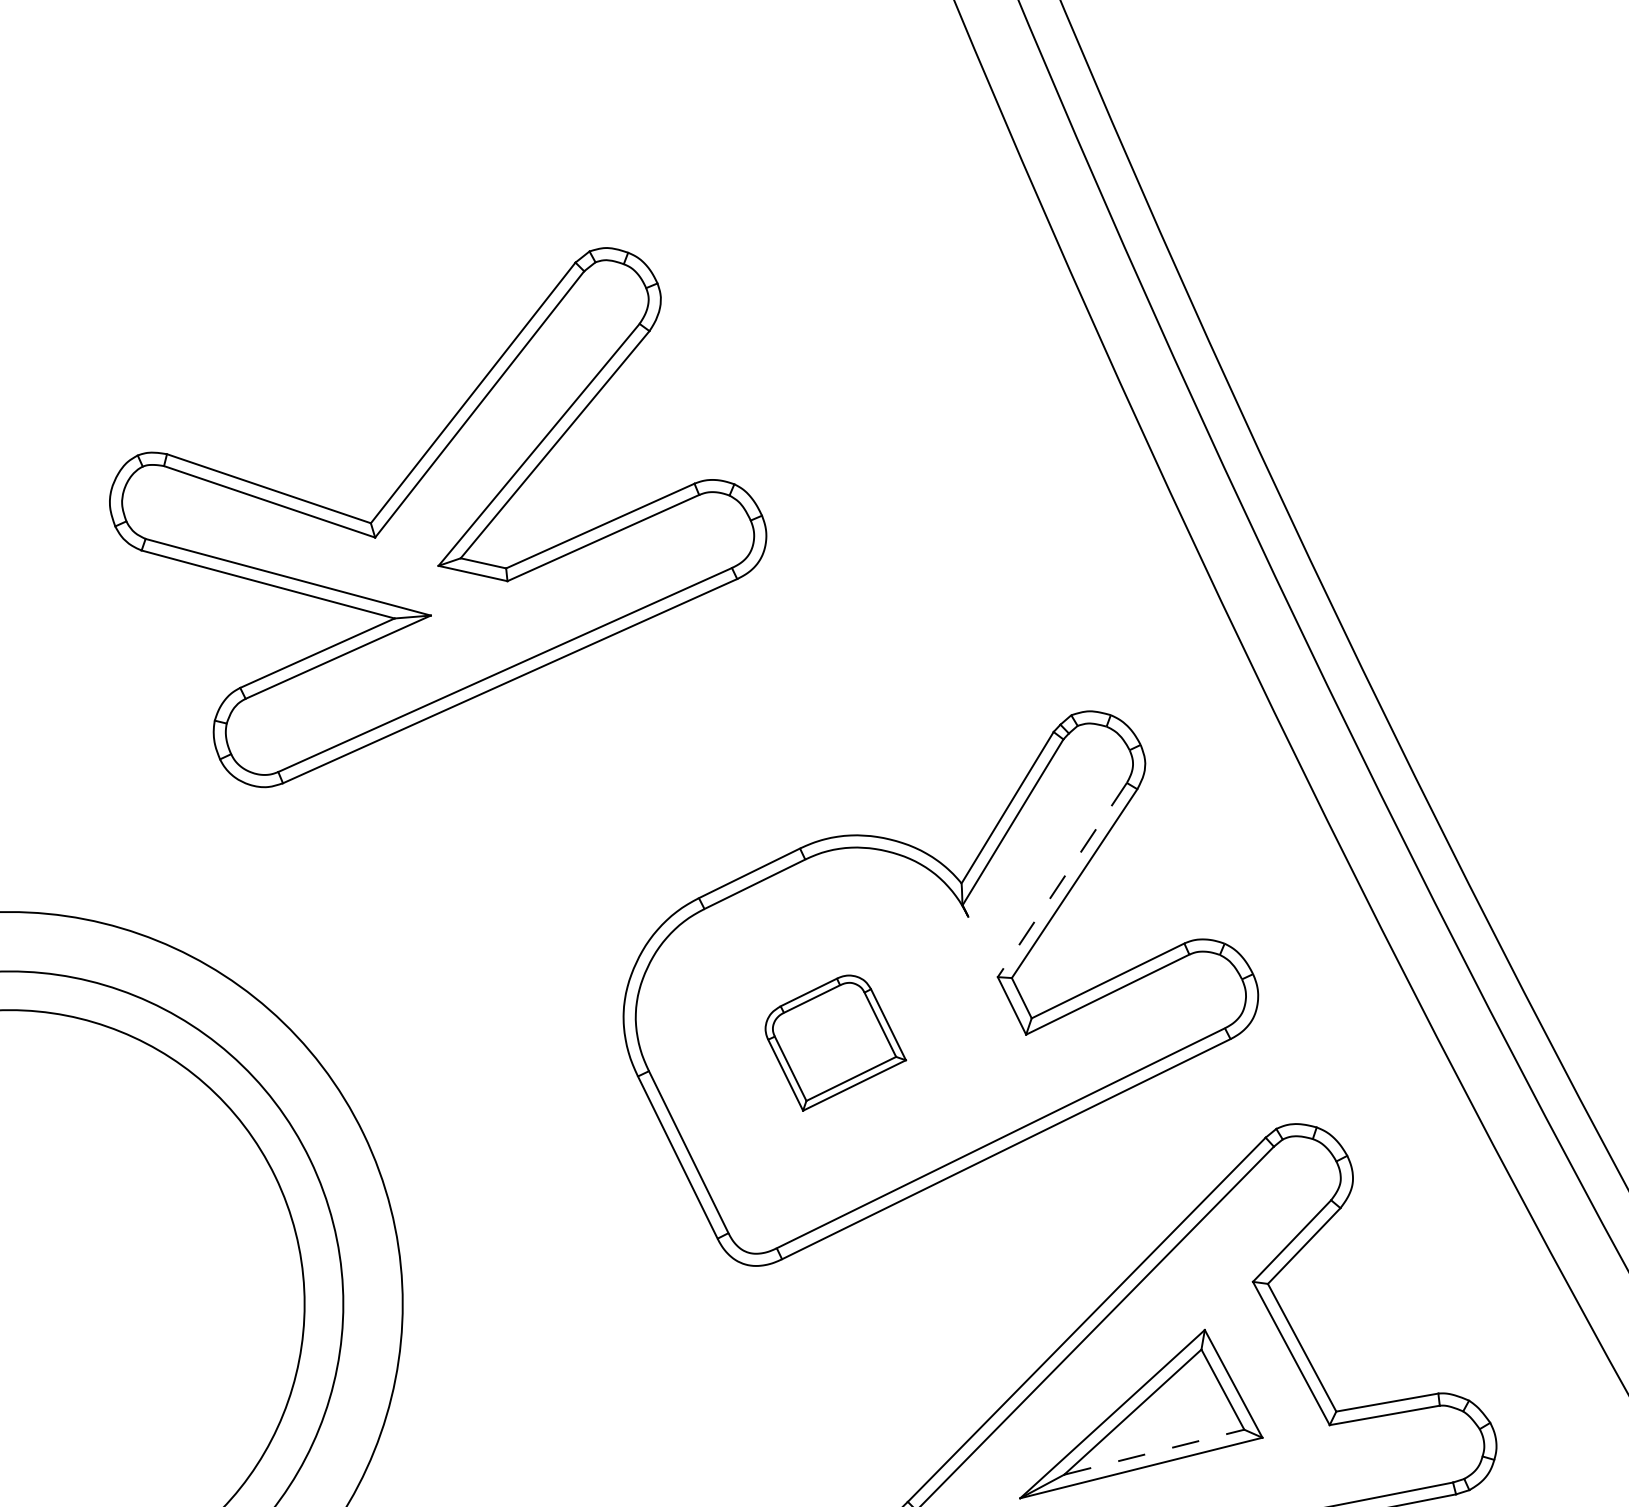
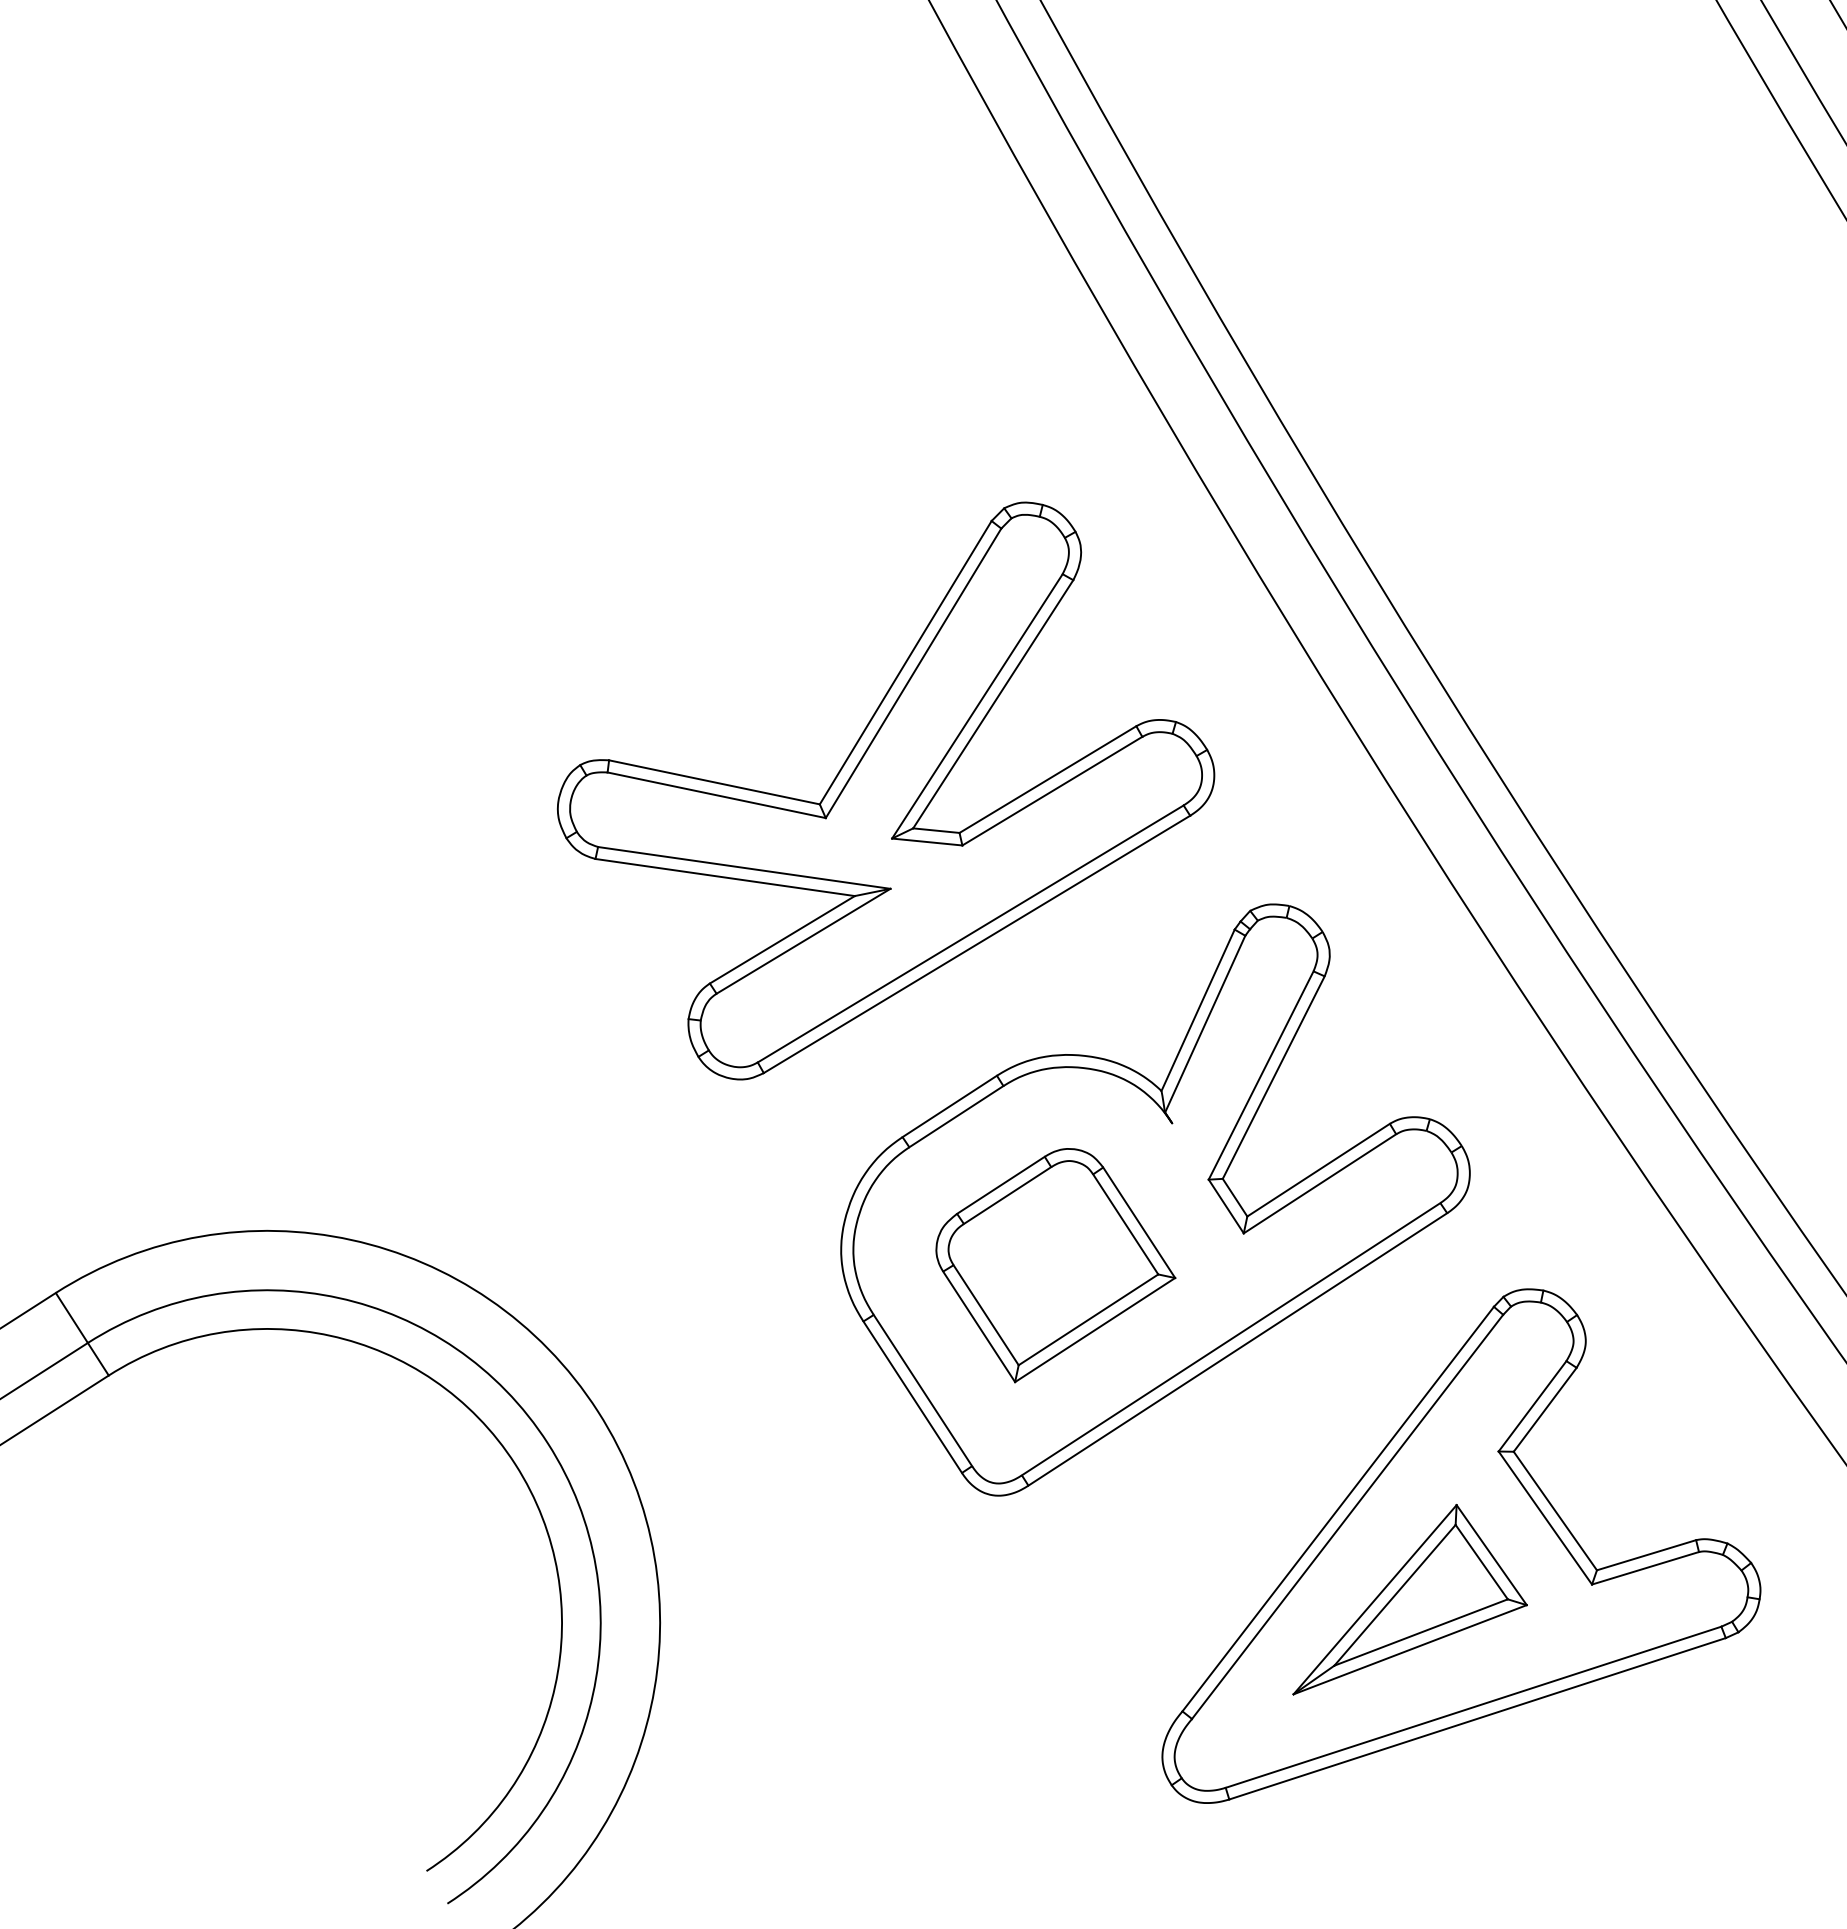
part: (438, 517) -> (886, 790), moved
line: (1062, 880) -> (1261, 1075), dashed -> solid
part: (835, 1043) -> (1055, 1265), size x1.67
line: (1154, 1452) -> (1421, 1632), dashed -> solid

